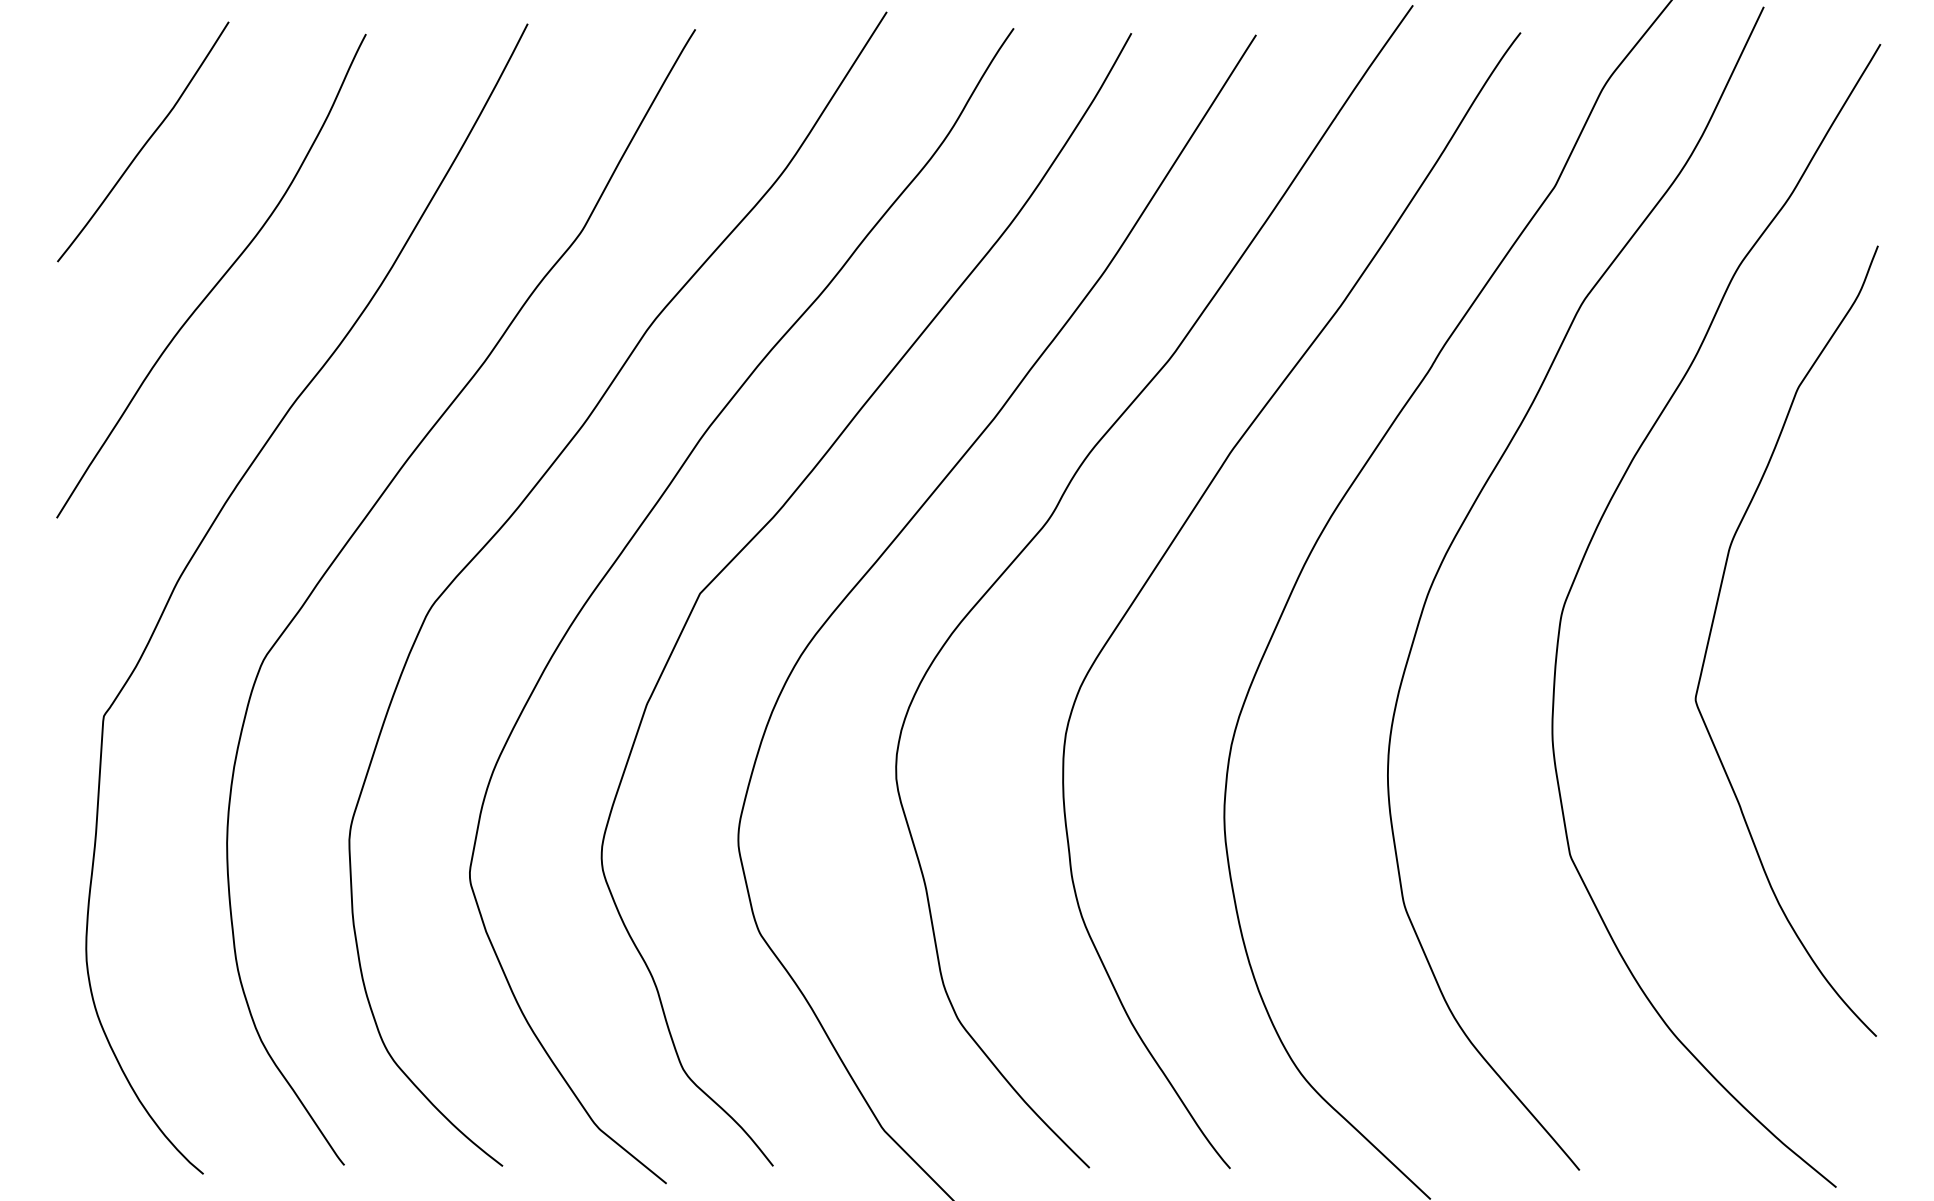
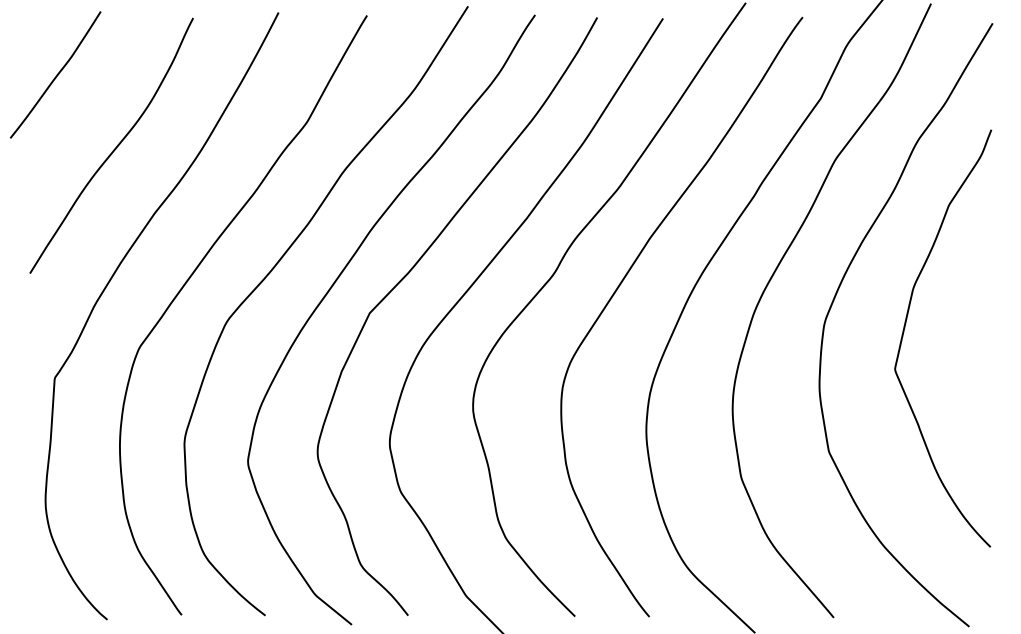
curve: (144, 141) -> (56, 74), moved

